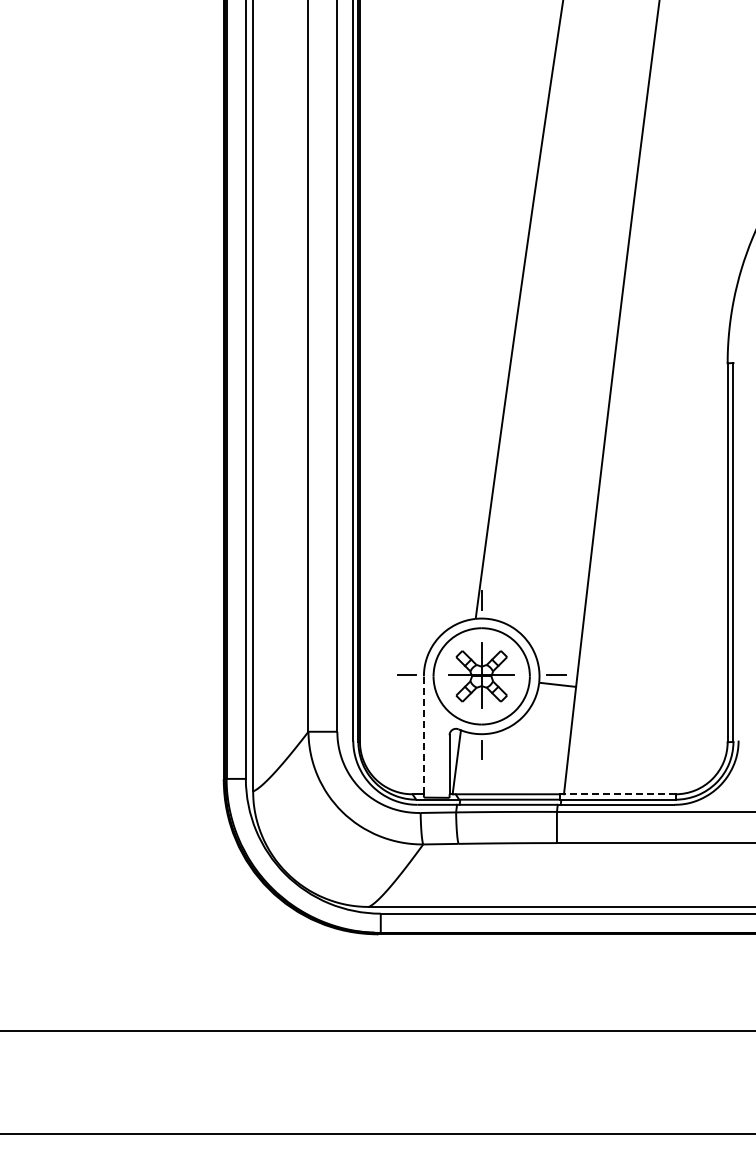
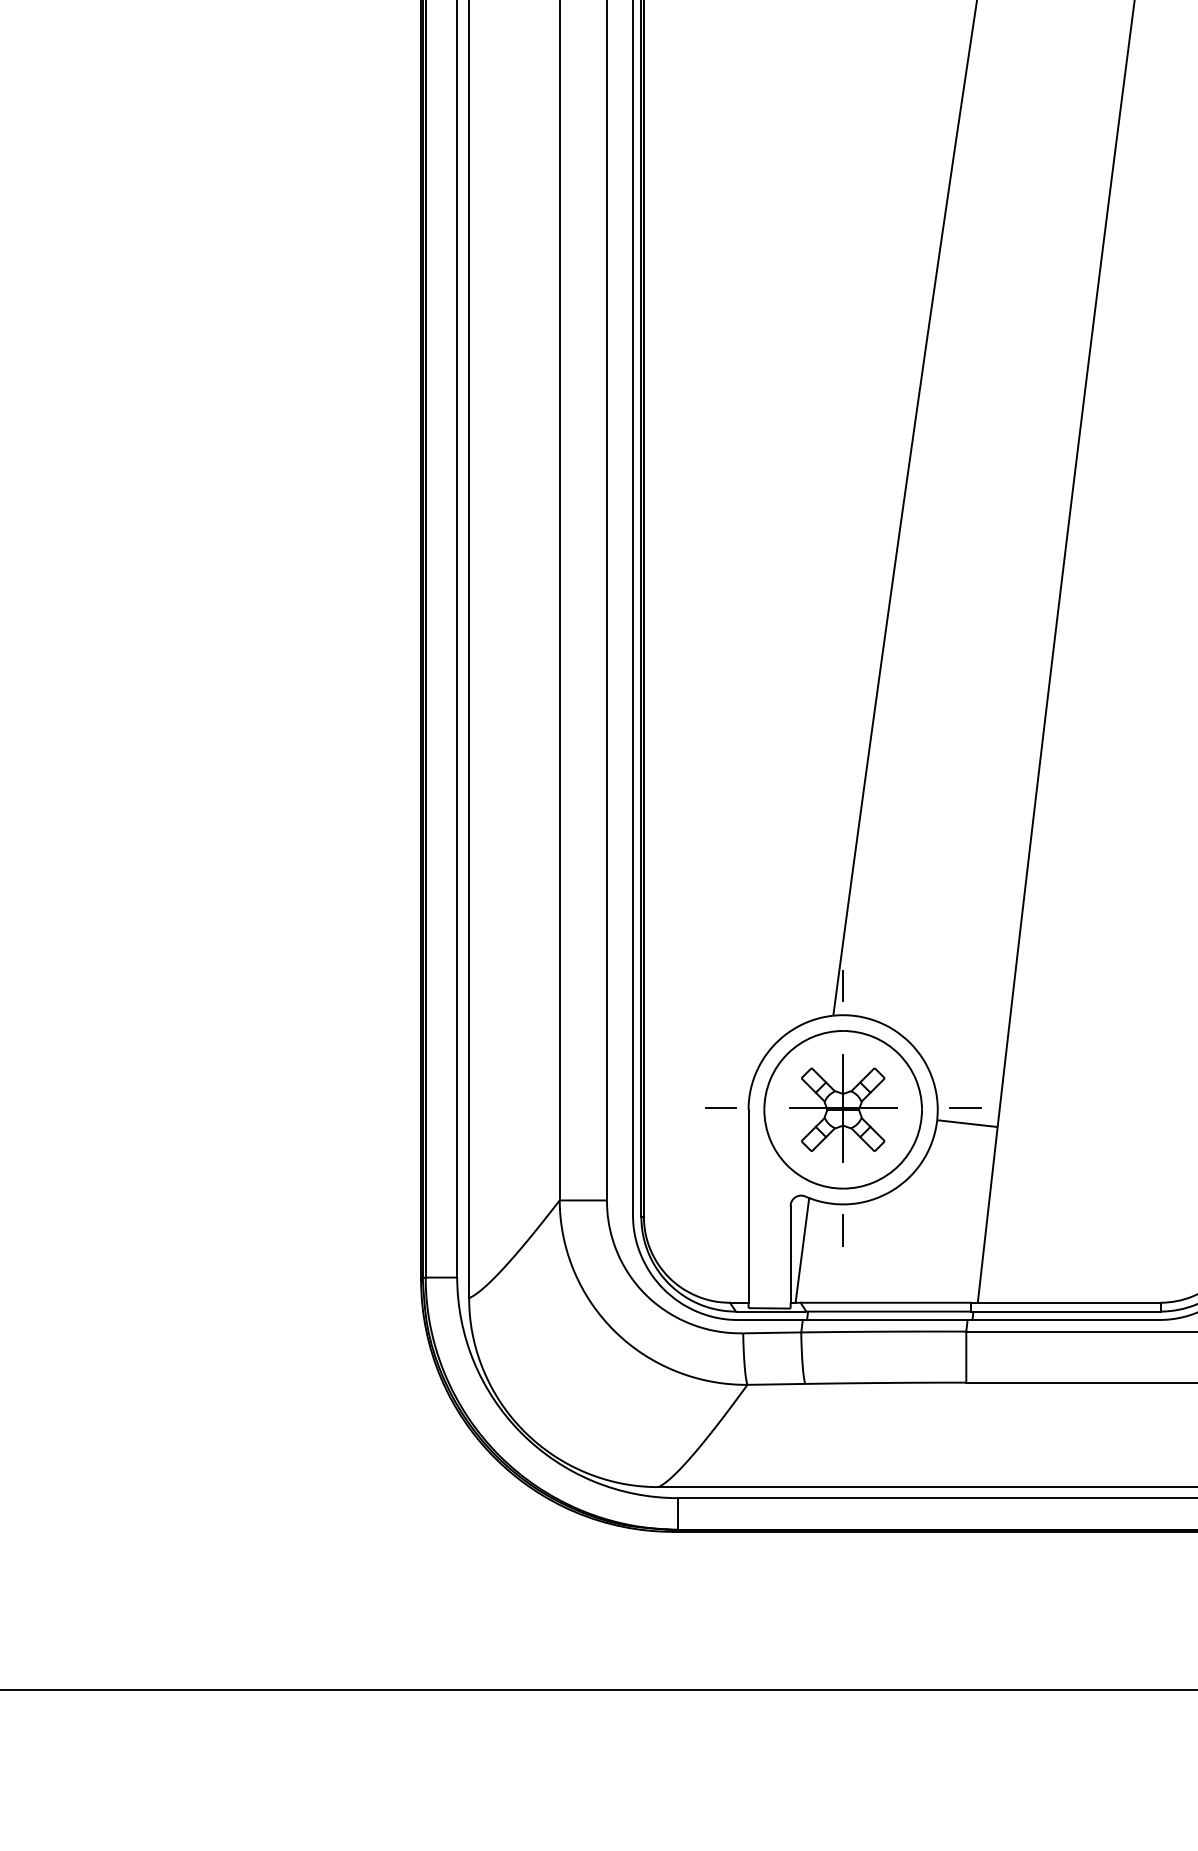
line: (423, 735) -> (747, 1206), dashed -> solid
line: (619, 794) -> (1068, 1303), dashed -> solid

